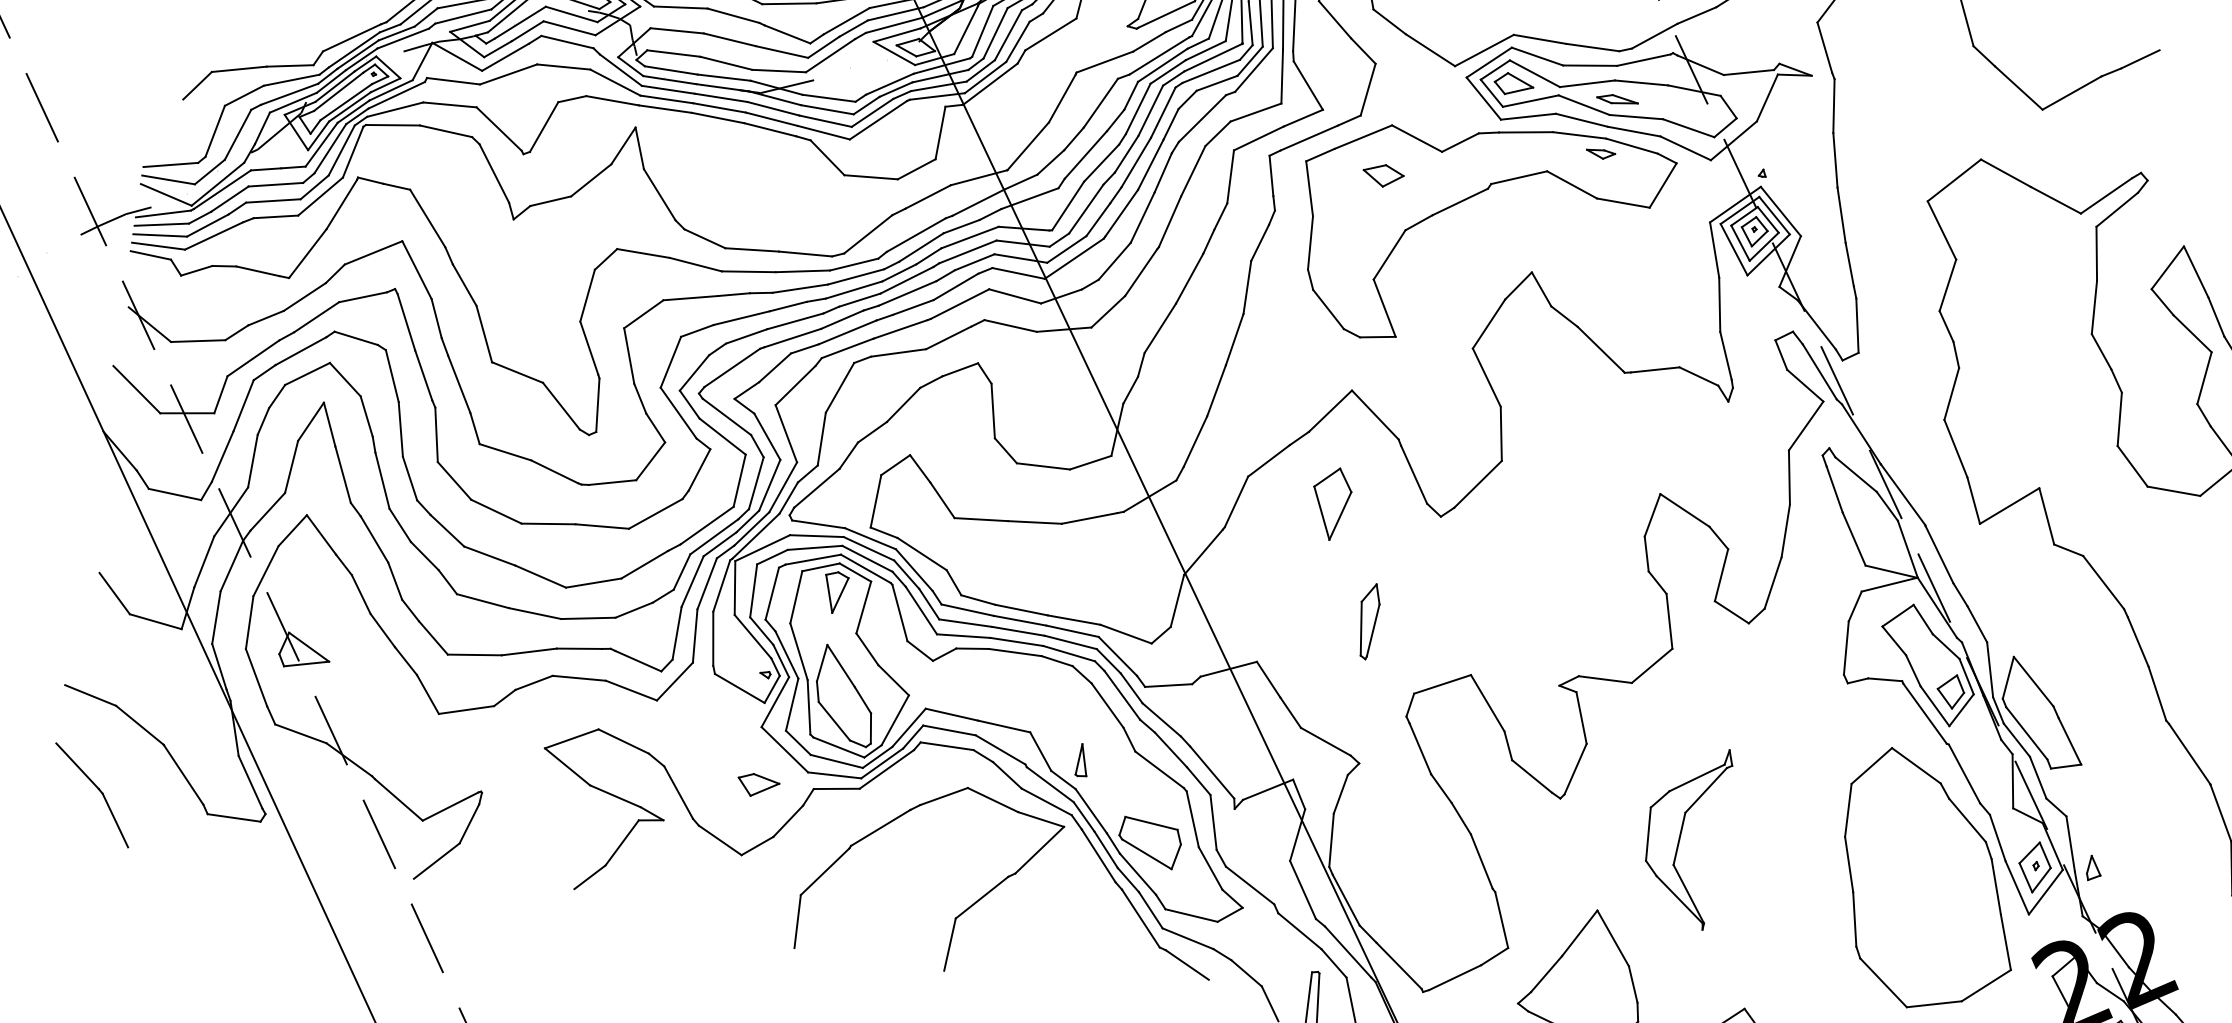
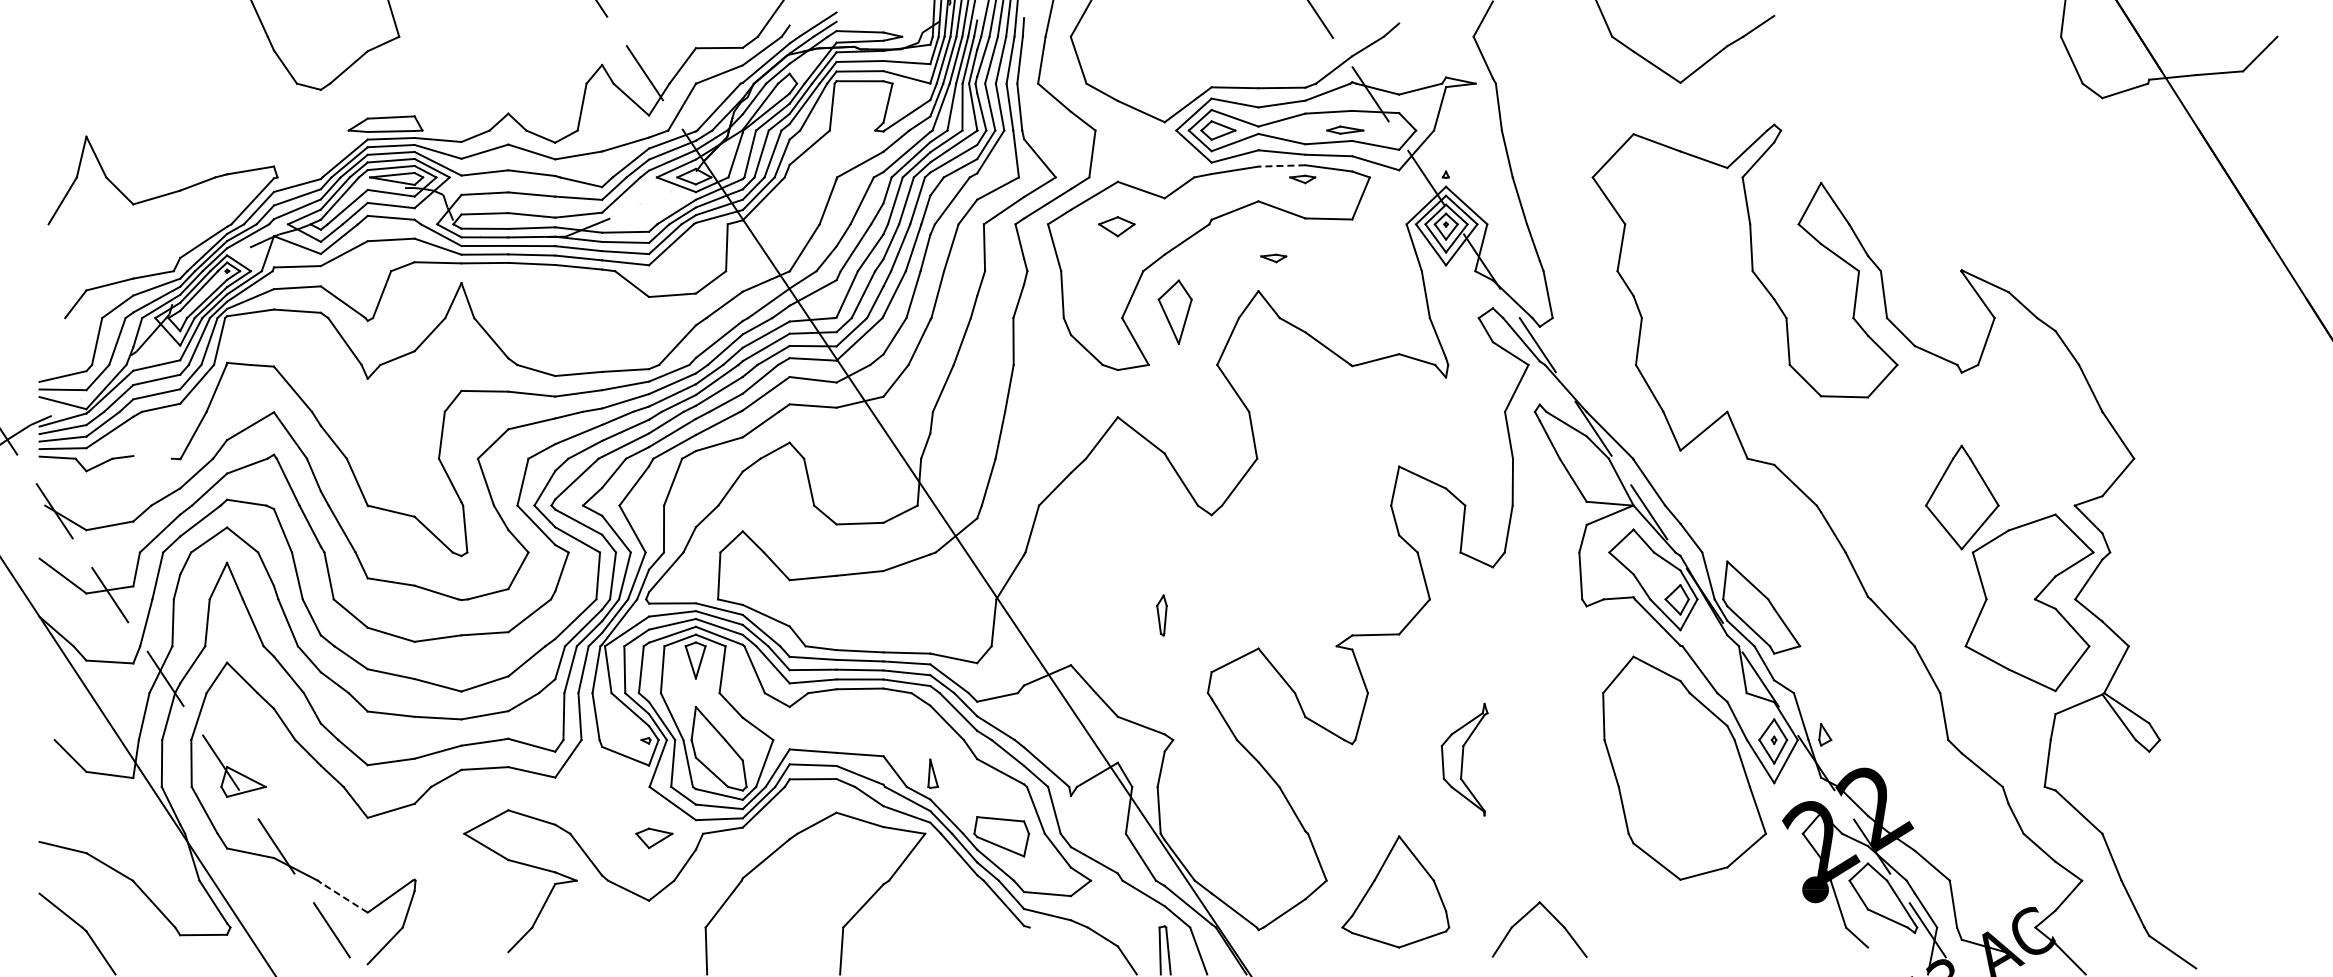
part: (1617, 99) -> (1345, 129), moved
line: (1579, 134) -> (1281, 165), solid -> dashed
part: (1554, 238) -> (1273, 258), added
line: (257, 271) -> (152, 457), removed
part: (1329, 502) -> (1174, 311), moved
part: (1367, 621) -> (1161, 615), size x0.6
line: (399, 799) -> (344, 897), solid -> dashed
part: (1684, 835) -> (1464, 759), size x0.7
line: (1187, 964) -> (1050, 937), removed

